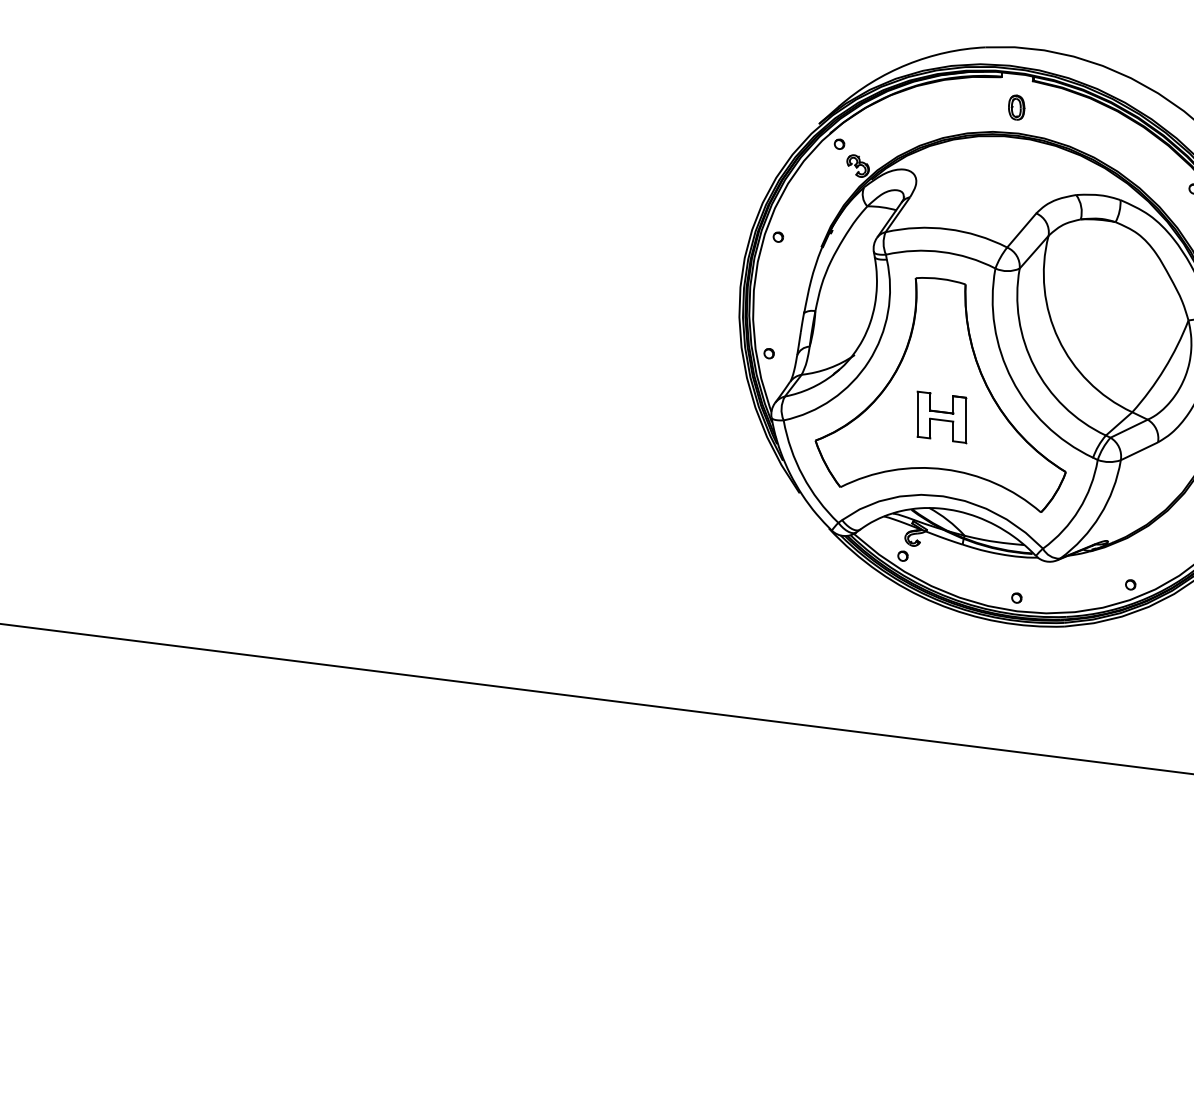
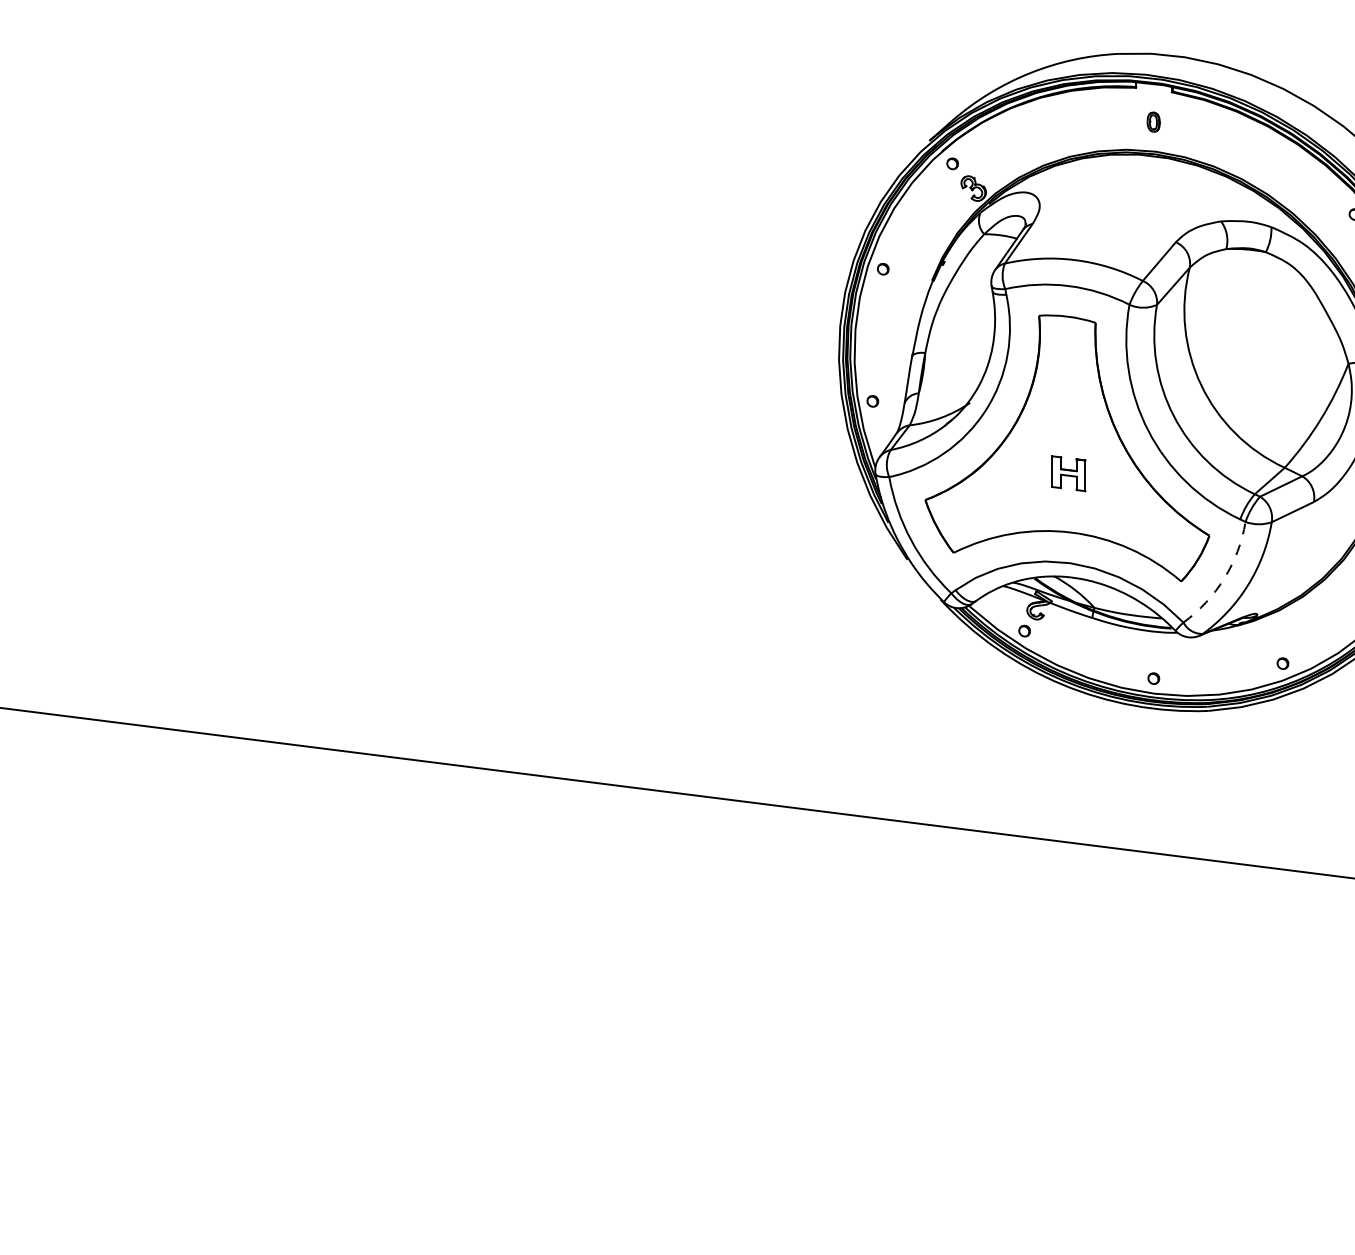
part: (1016, 106) -> (1153, 121), size x0.7
part: (941, 417) -> (1068, 473), size x0.6
arc: (1079, 509) -> (1224, 578), solid -> dashed

